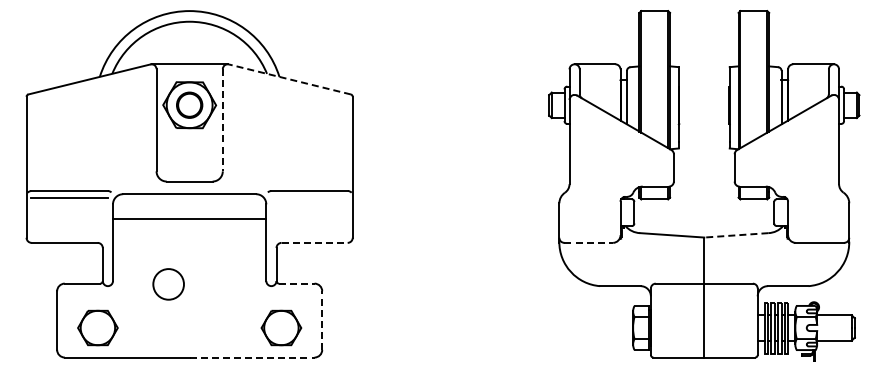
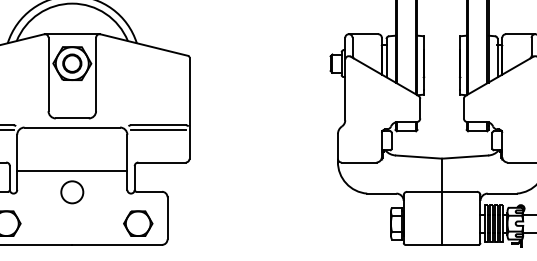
line: (289, 79) -> (144, 45), dashed -> solid
line: (222, 120) -> (95, 74), dashed -> solid
line: (309, 198) -> (158, 130), added
line: (189, 219) -> (72, 170), moved
line: (735, 235) -> (464, 157), dashed -> solid
line: (315, 242) -> (162, 162), dashed -> solid
line: (589, 242) -> (359, 162), dashed -> solid
line: (296, 283) -> (149, 191), dashed -> solid
circle: (168, 284) -> (72, 192), moved
line: (322, 320) -> (167, 218), dashed -> solid
line: (252, 357) -> (117, 244), dashed -> solid

